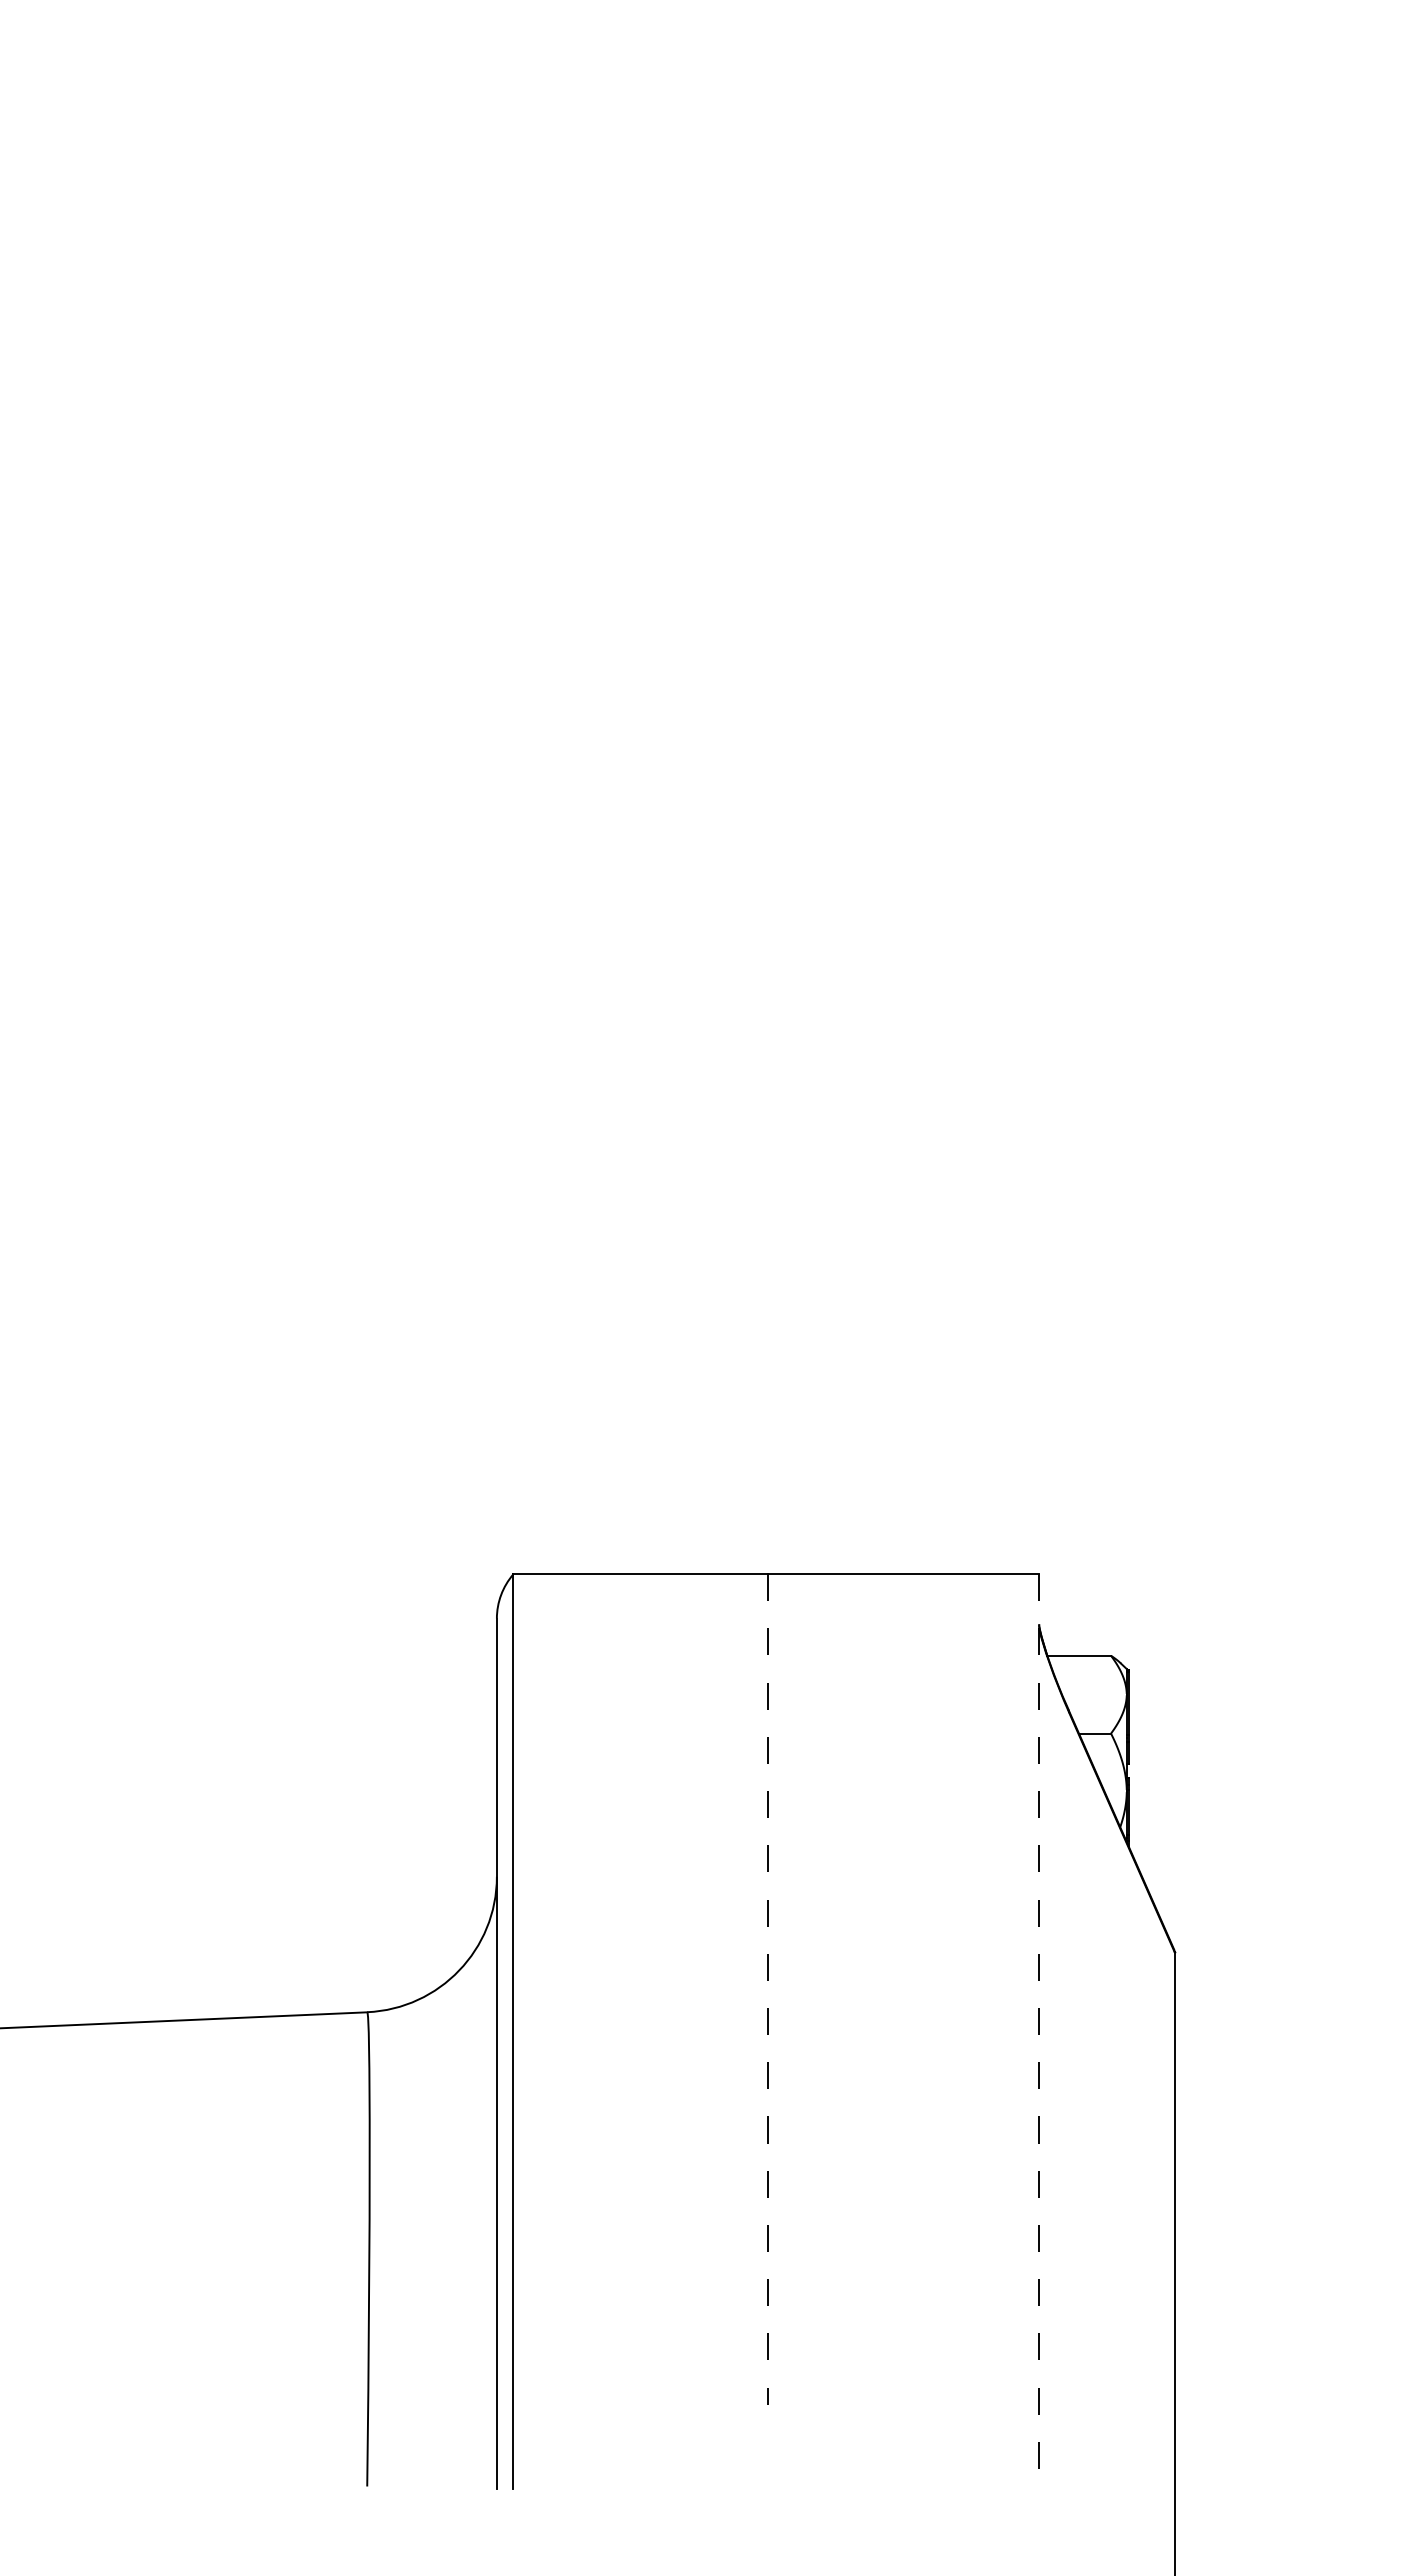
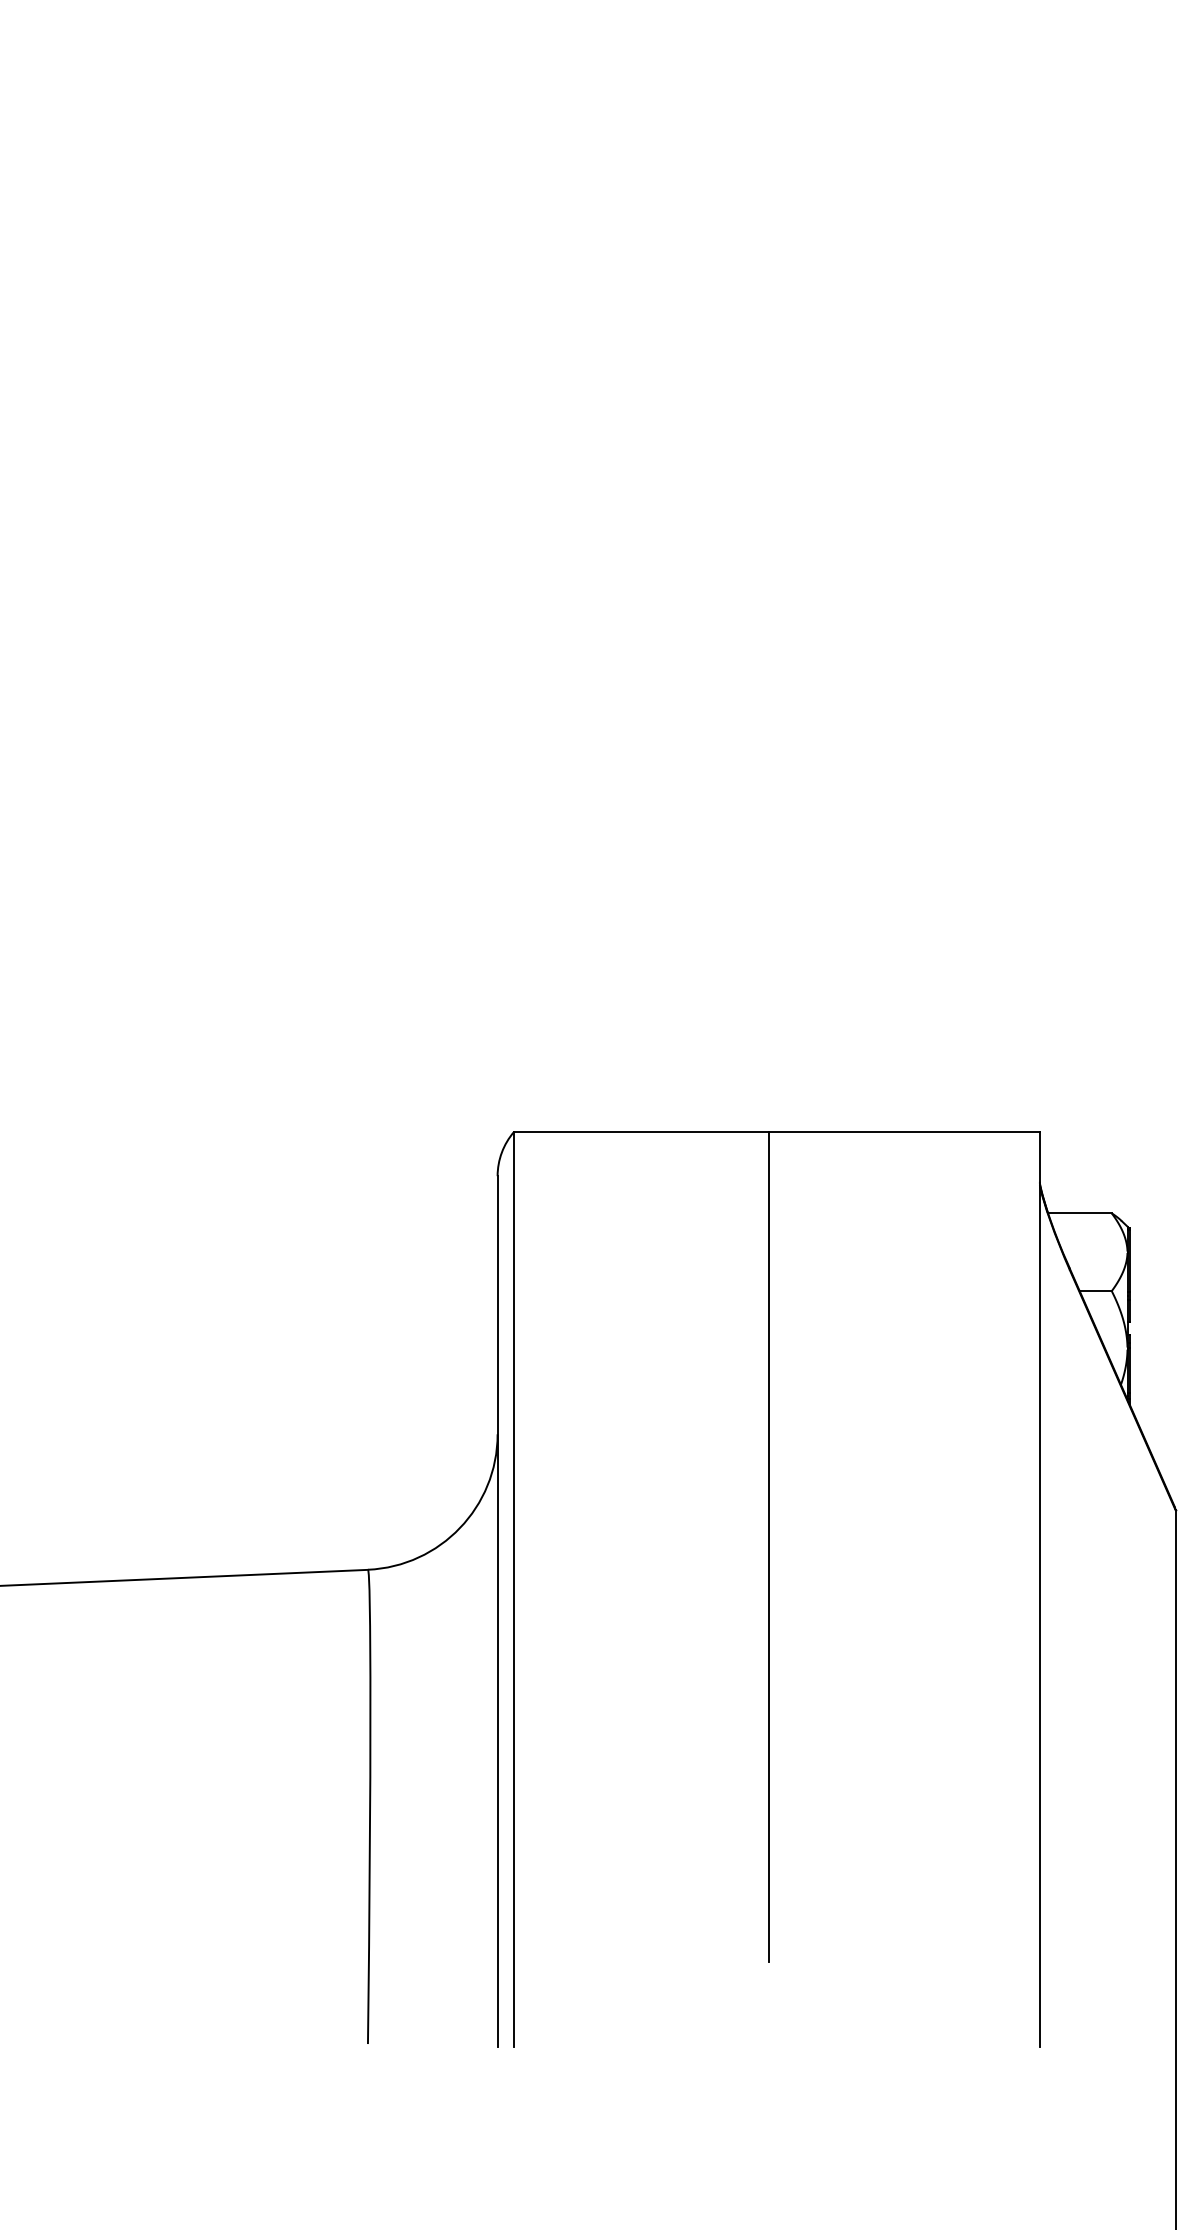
line: (768, 1989) -> (769, 1547), dashed -> solid
line: (1039, 2031) -> (1040, 1589), dashed -> solid

